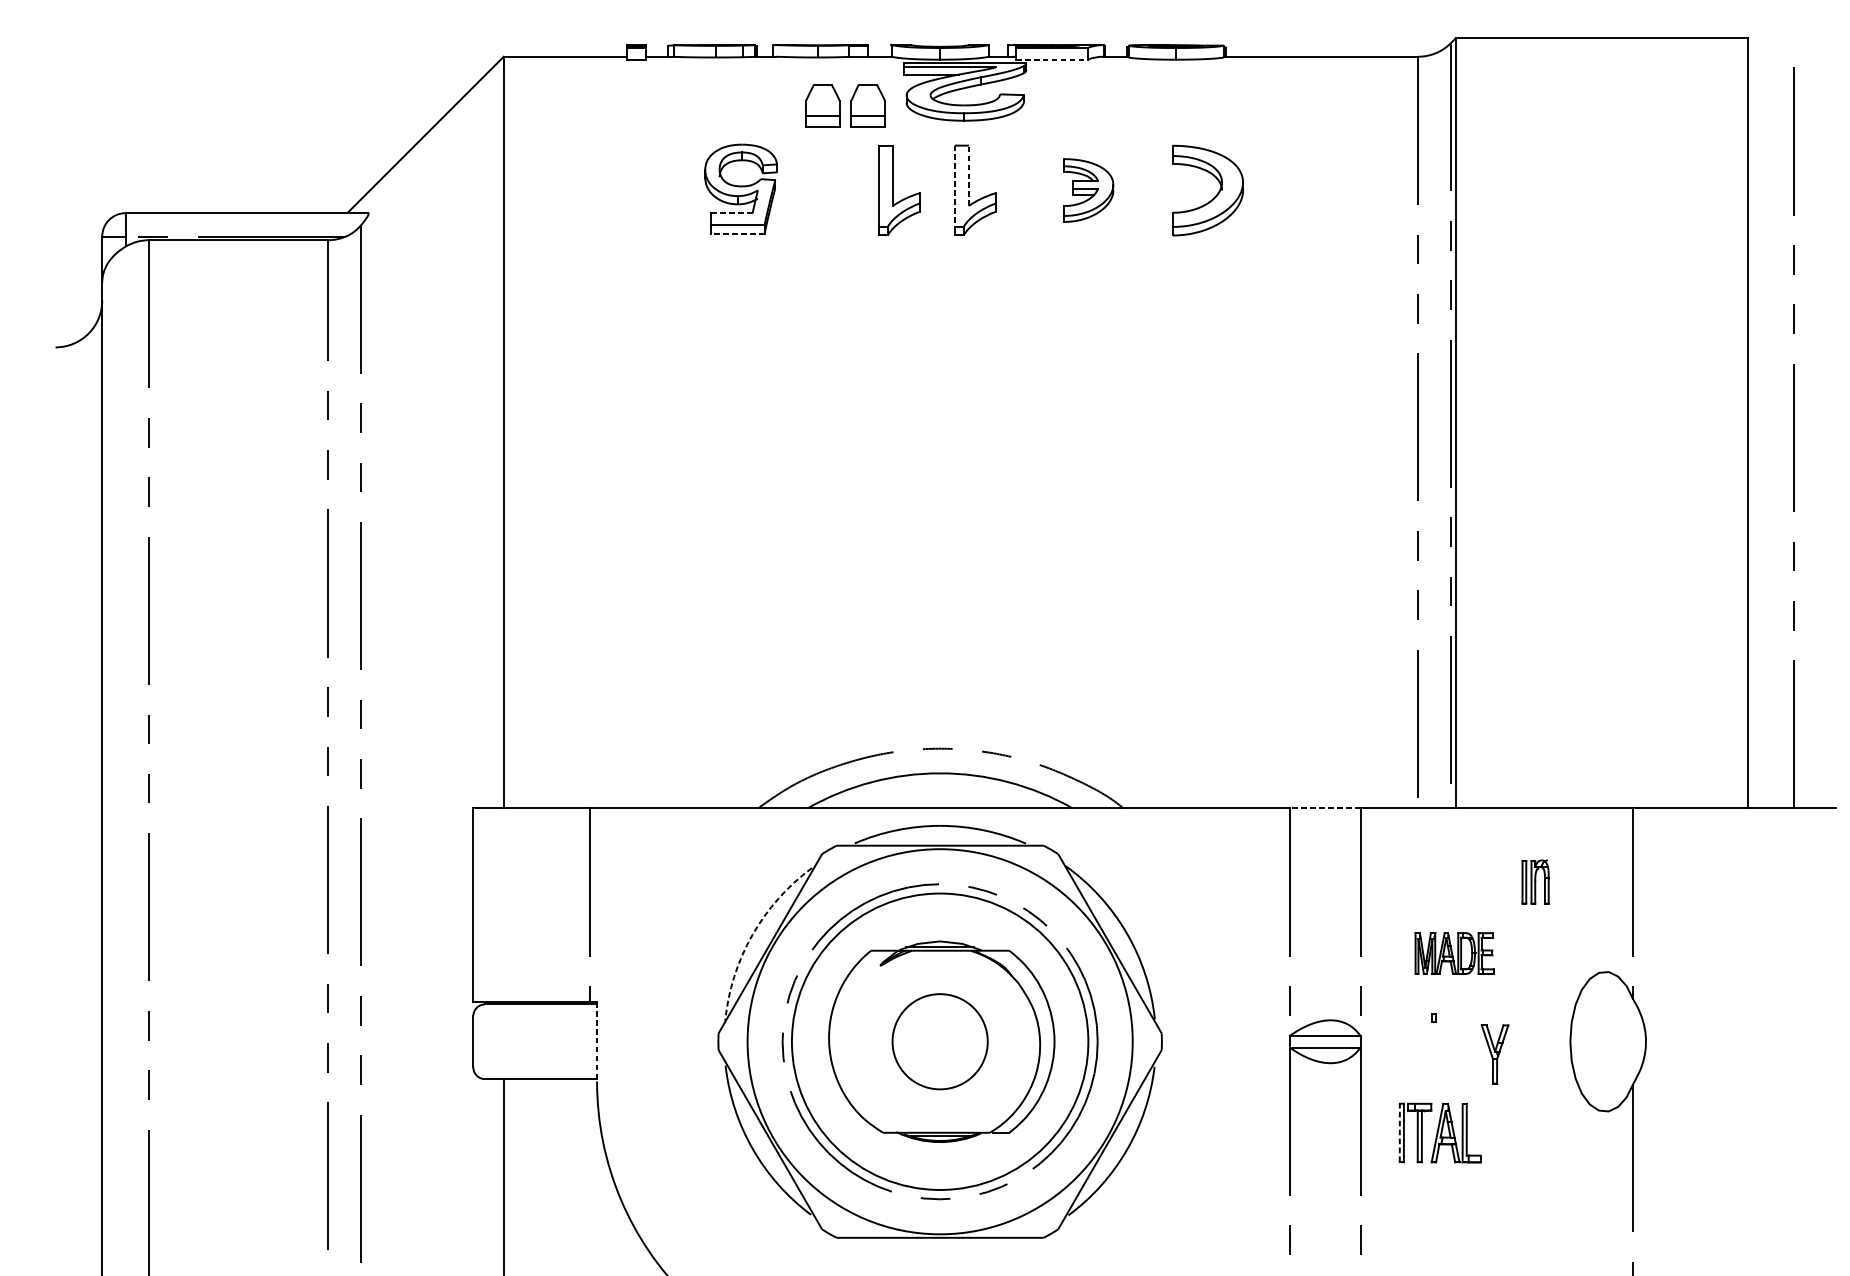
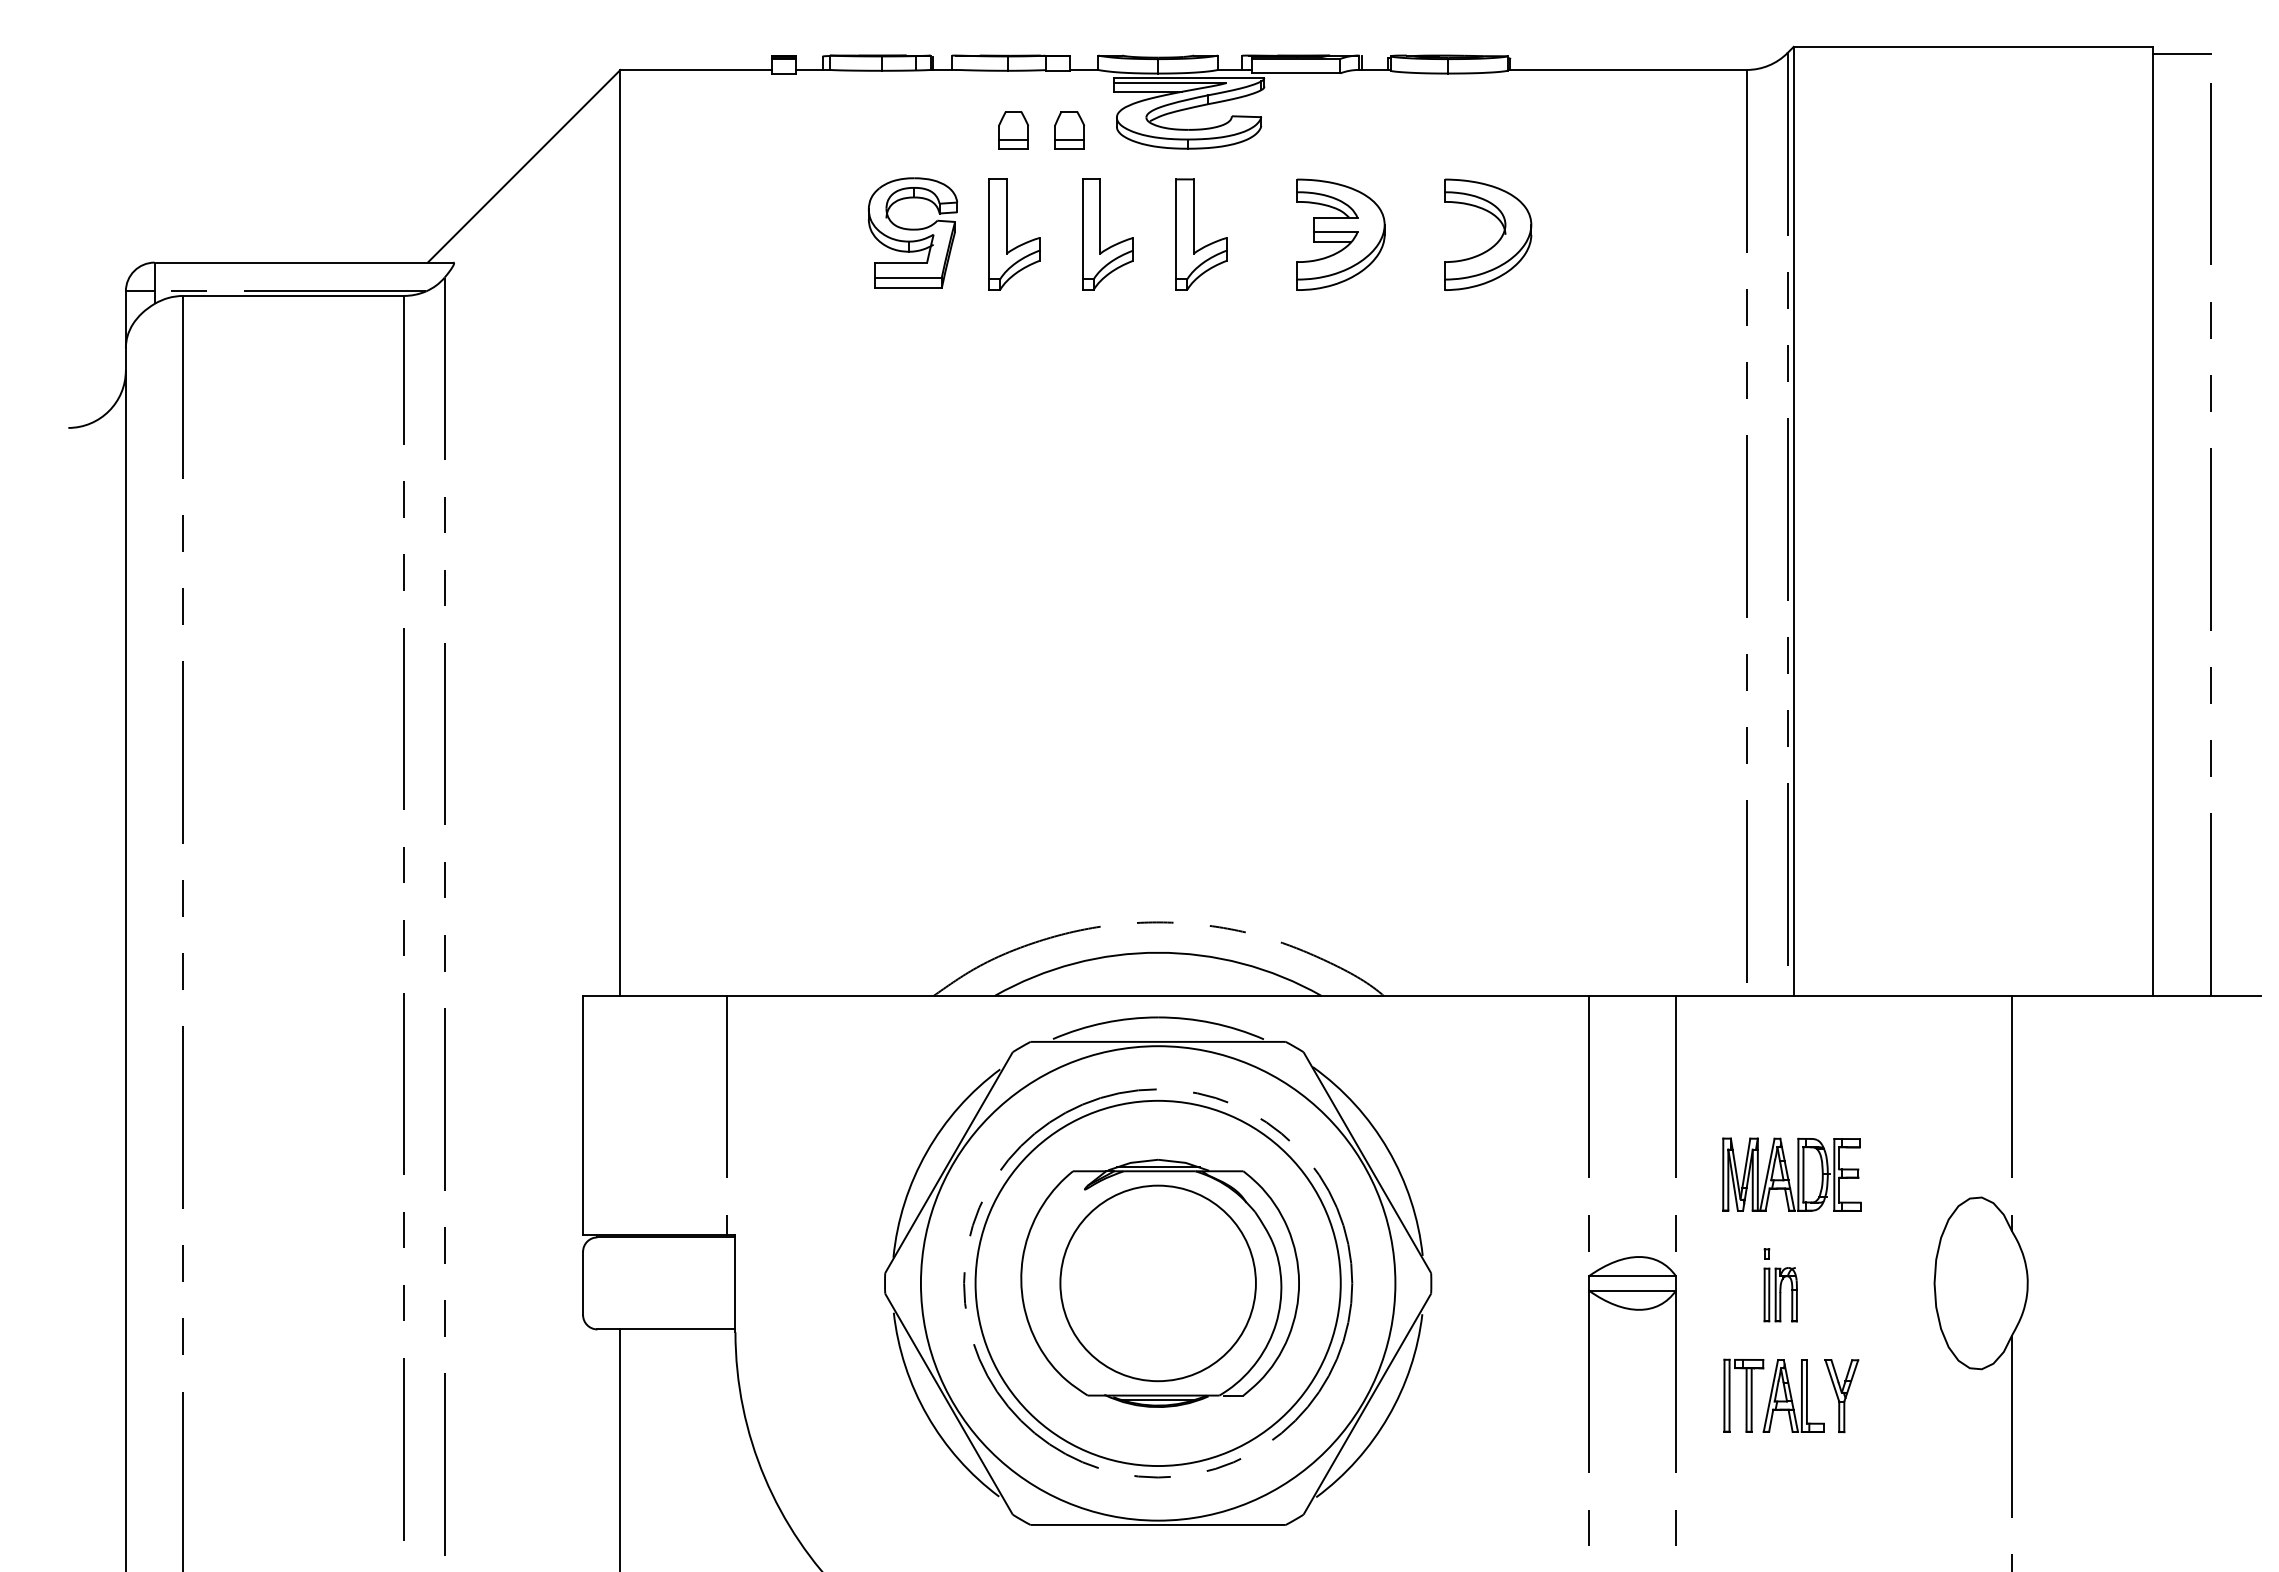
line: (1770, 44) -> (2181, 54), added
line: (1052, 59) -> (1296, 73), dashed -> solid
part: (822, 105) -> (1013, 130), size x0.71
part: (868, 105) -> (1069, 130), size x0.71
line: (968, 175) -> (1193, 216), dashed -> solid
line: (955, 186) -> (1176, 229), dashed -> solid
part: (817, 190) -> (1007, 234), added
part: (1088, 190) -> (1340, 234), size x1.43
line: (731, 213) -> (901, 262), dashed -> solid
line: (737, 234) -> (908, 288), dashed -> solid
line: (1325, 808) -> (1632, 995), dashed -> solid
part: (1535, 881) -> (1780, 1294), moved
arc: (752, 935) -> (926, 1152), dashed -> solid
part: (1454, 953) -> (1791, 1174), size x1.43
line: (597, 1041) -> (735, 1283), dashed -> solid
circle: (939, 1041) -> (1157, 1283), size x1.67
part: (1494, 1054) -> (1841, 1396), moved
line: (1399, 1132) -> (1724, 1395), dashed -> solid

